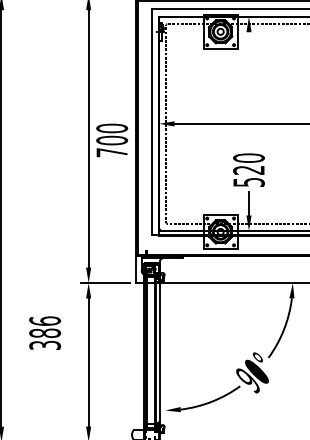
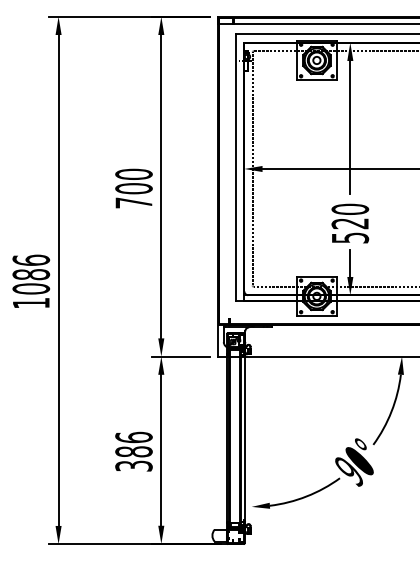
line: (249, 87) -> (350, 126), added
text: (111, 140) -> (133, 188), moved
text: (44, 333) -> (133, 451), moved

